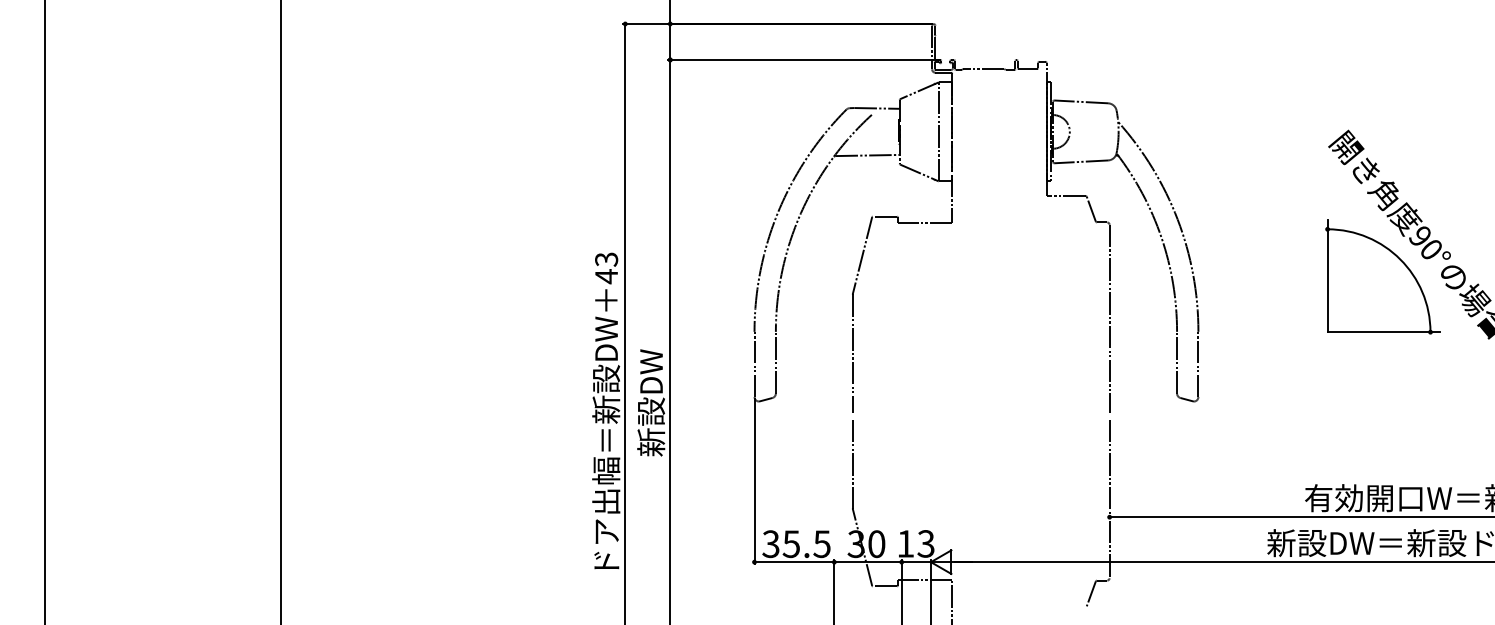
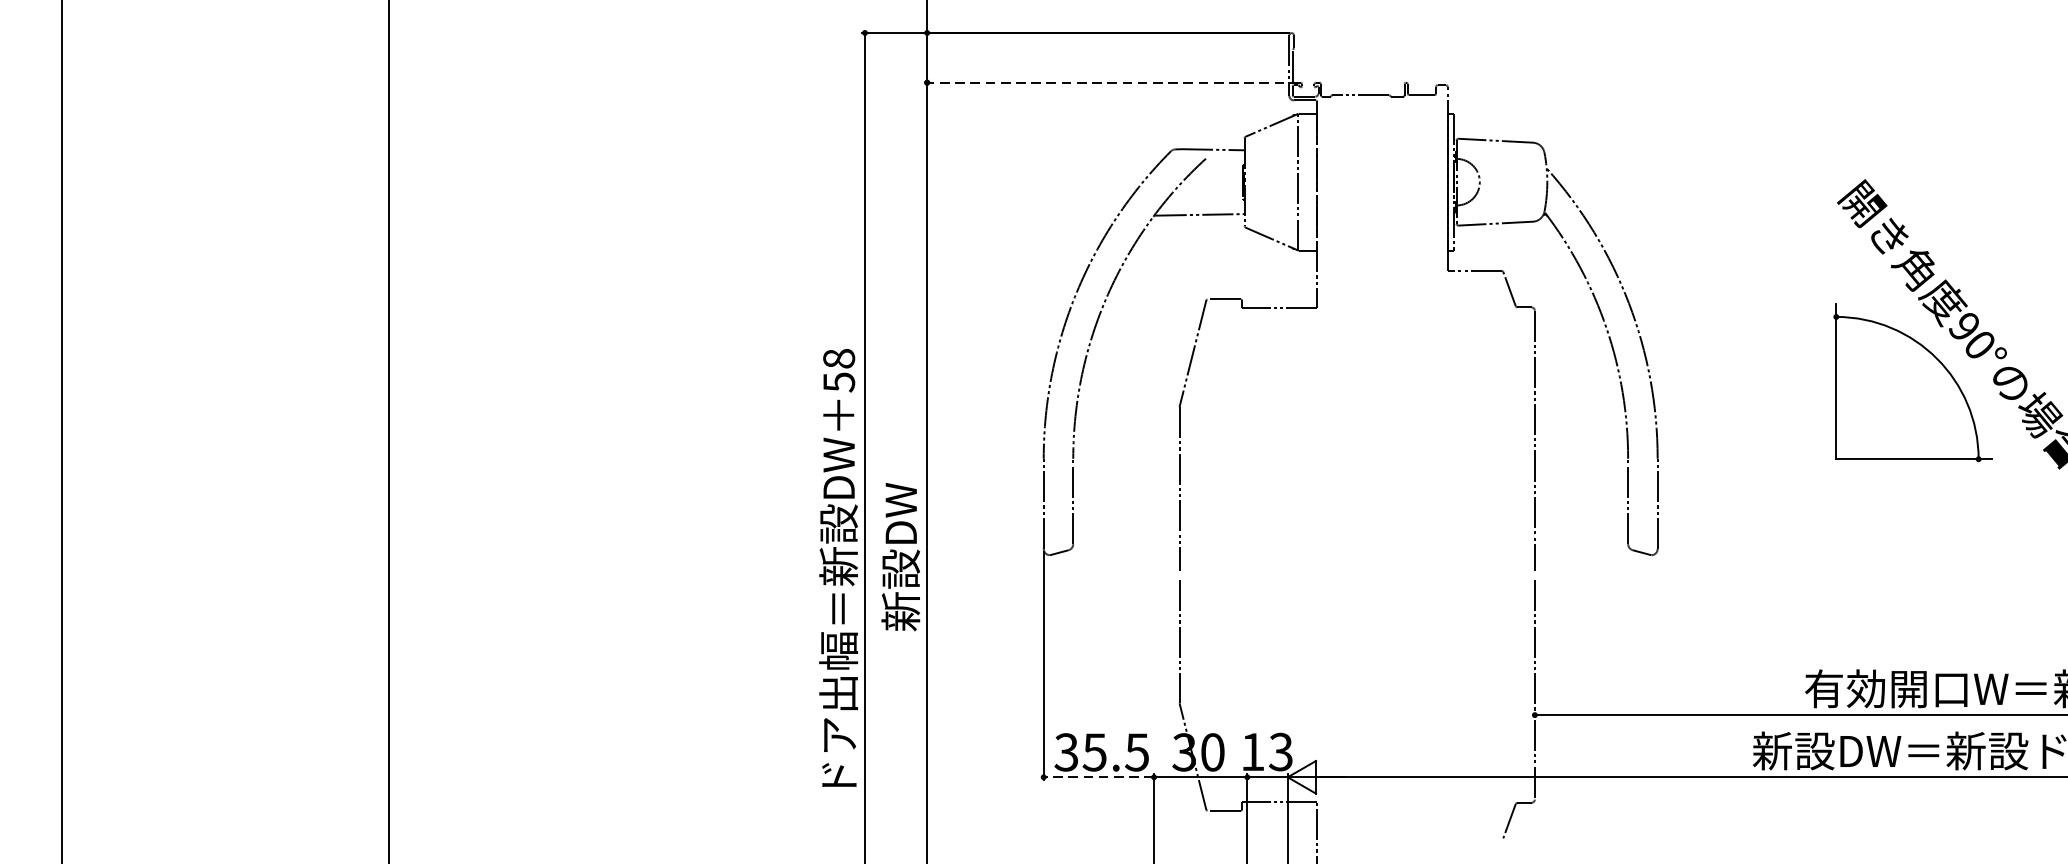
line: (803, 59) -> (1111, 82), solid -> dashed
text: (606, 268) -> (838, 371), 43 -> 58
line: (794, 562) -> (1099, 777), solid -> dashed

